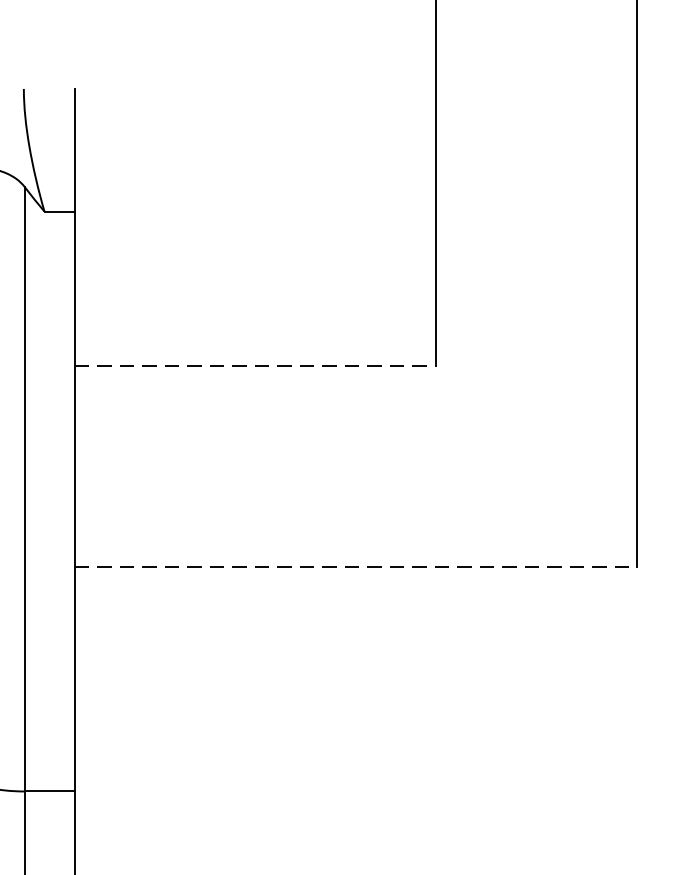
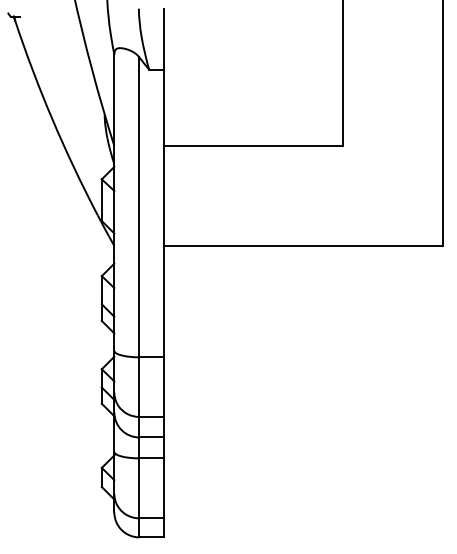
line: (256, 366) -> (254, 146), dashed -> solid
line: (357, 568) -> (304, 246), dashed -> solid

